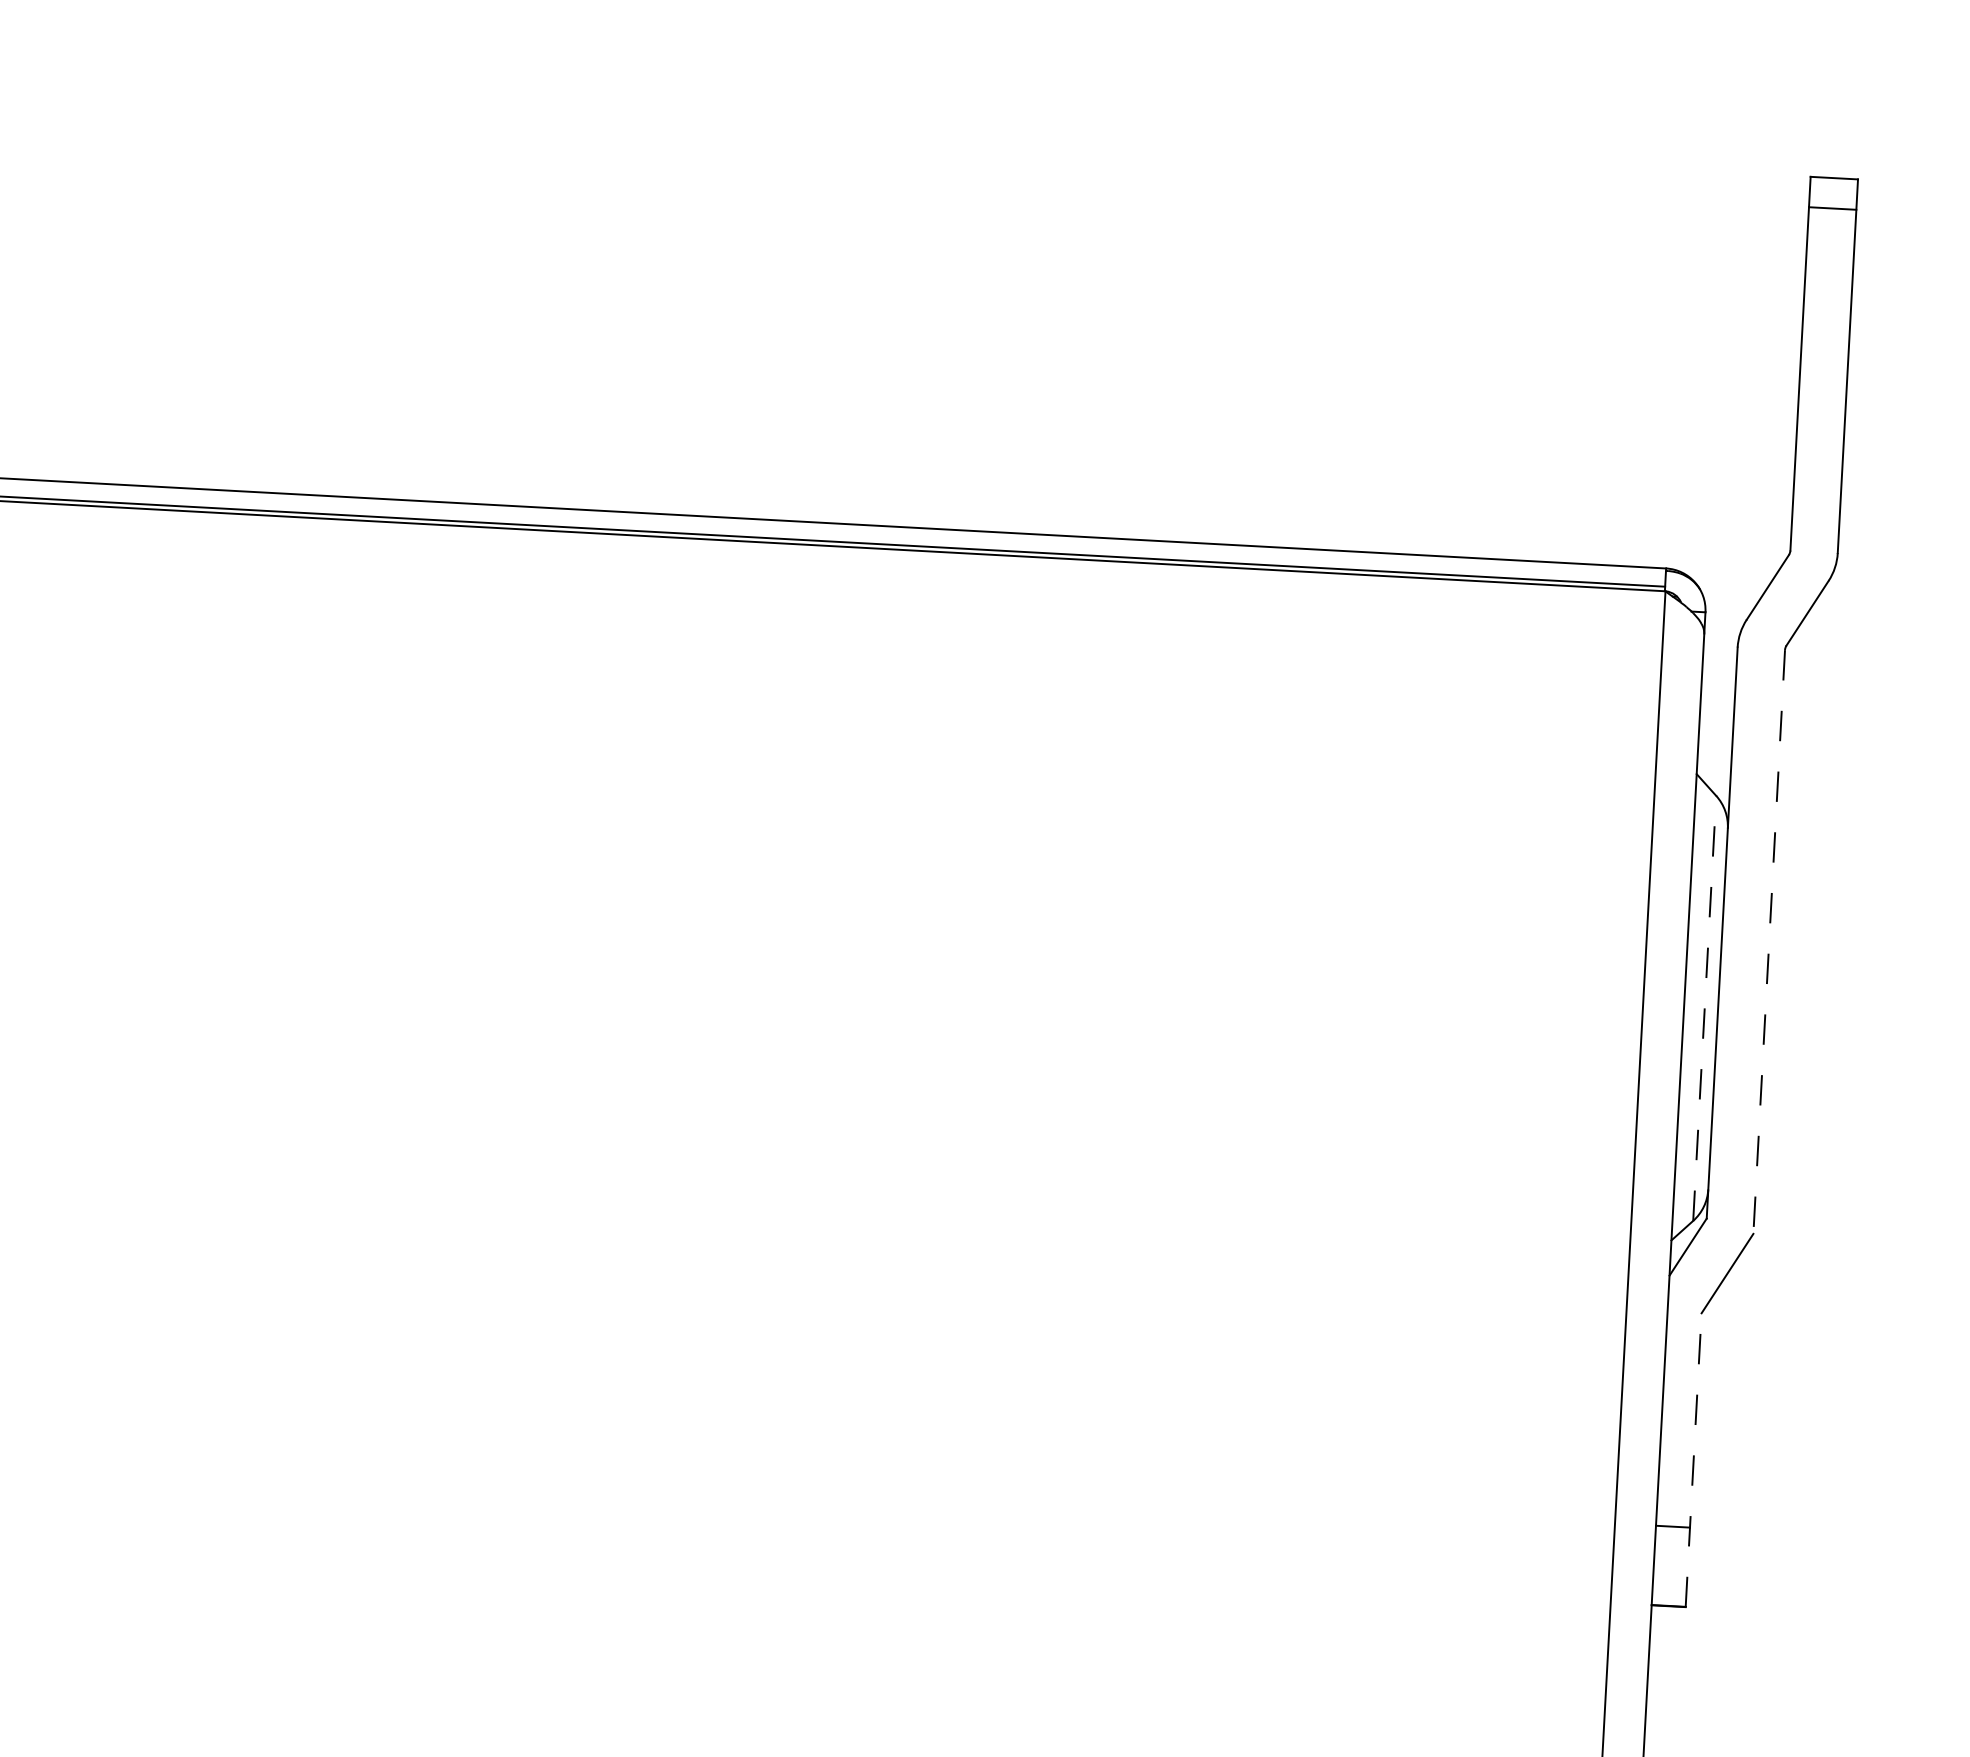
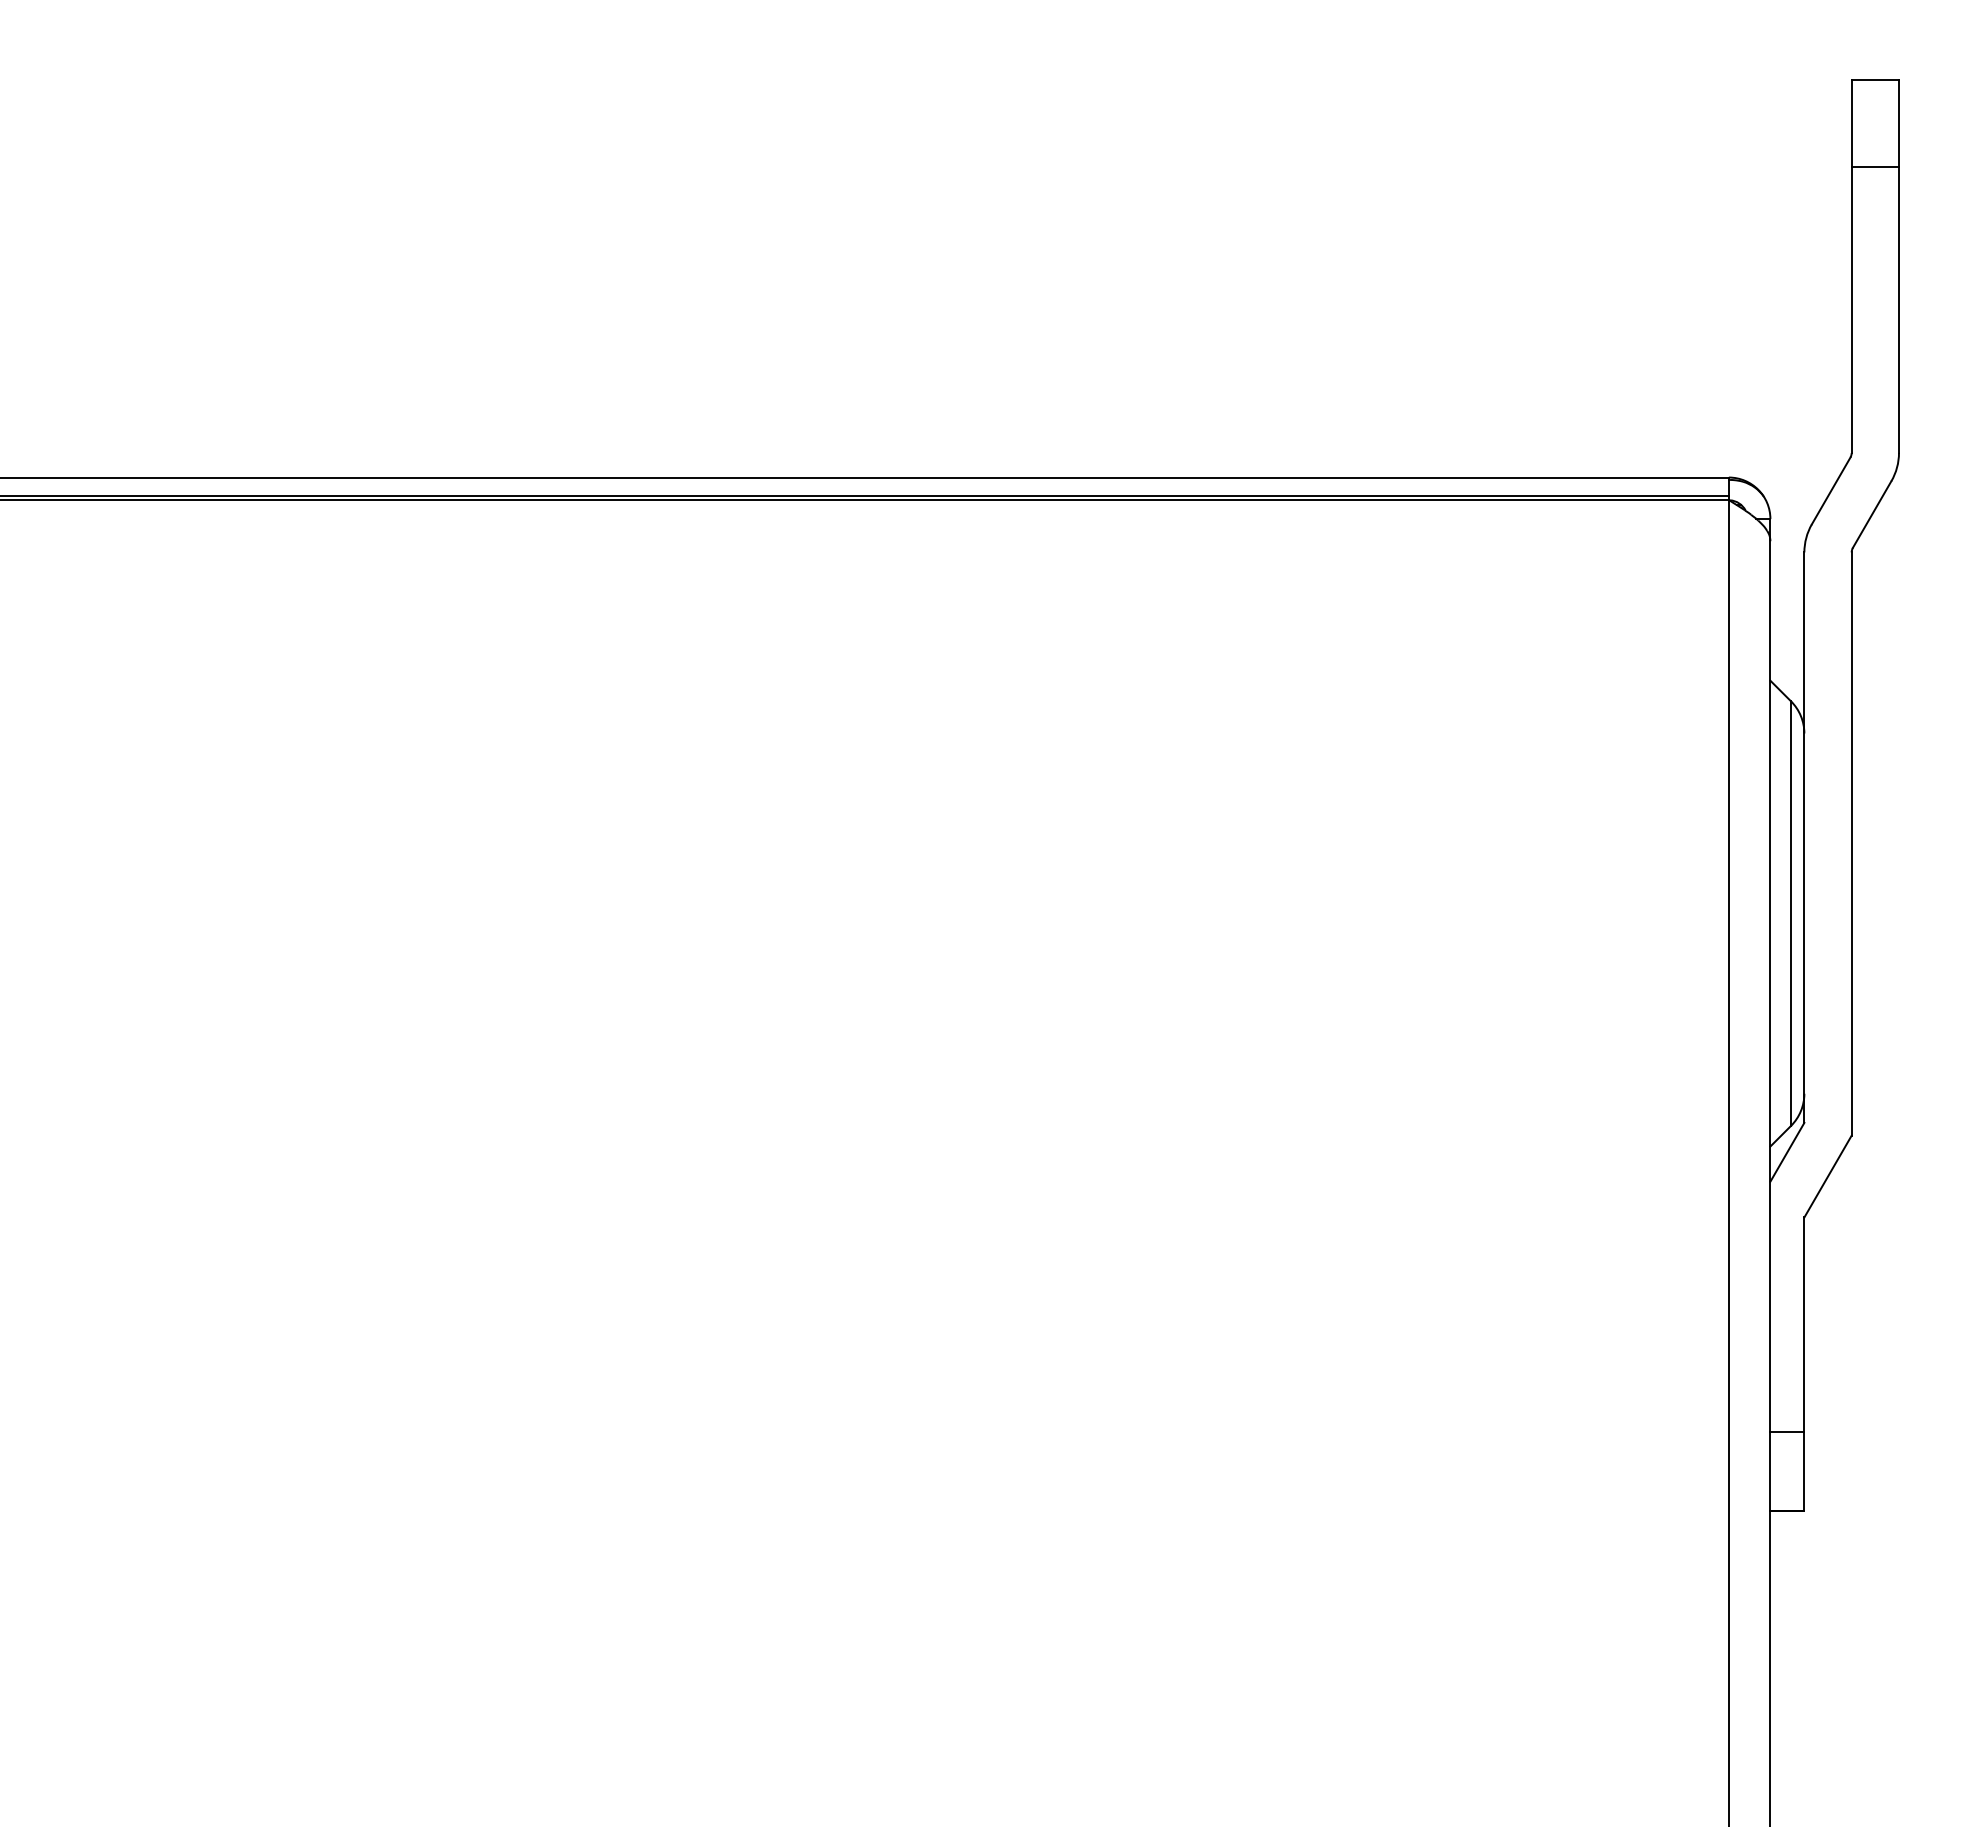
line: (1831, 208) -> (1874, 167), moved
line: (1768, 942) -> (1851, 844), dashed -> solid
line: (1705, 1008) -> (1791, 913), dashed -> solid
line: (1693, 1460) -> (1804, 1364), dashed -> solid

